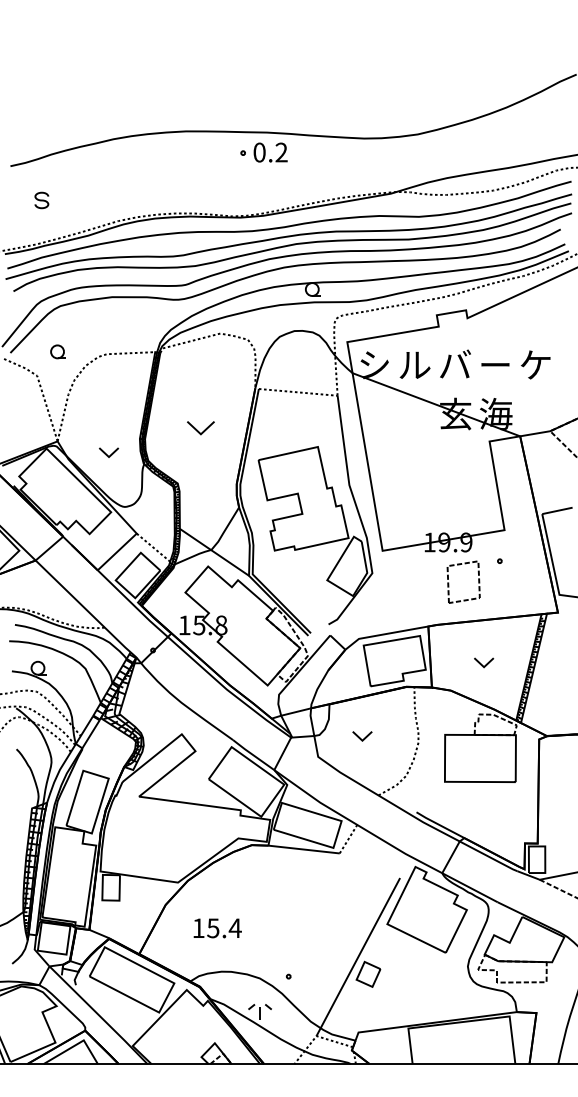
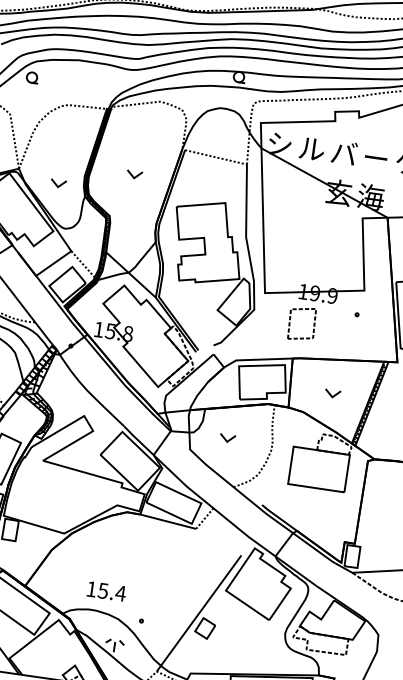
part: (57, 351) -> (32, 77), moved
part: (201, 428) -> (134, 174), size x0.71
part: (449, 583) -> (290, 323), moved
text: (217, 928) -> (106, 591), moved

